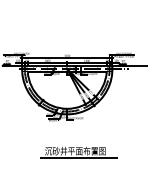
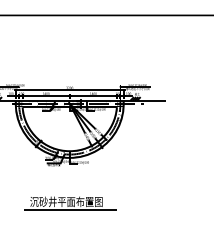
part: (78, 152) -> (70, 203), moved

